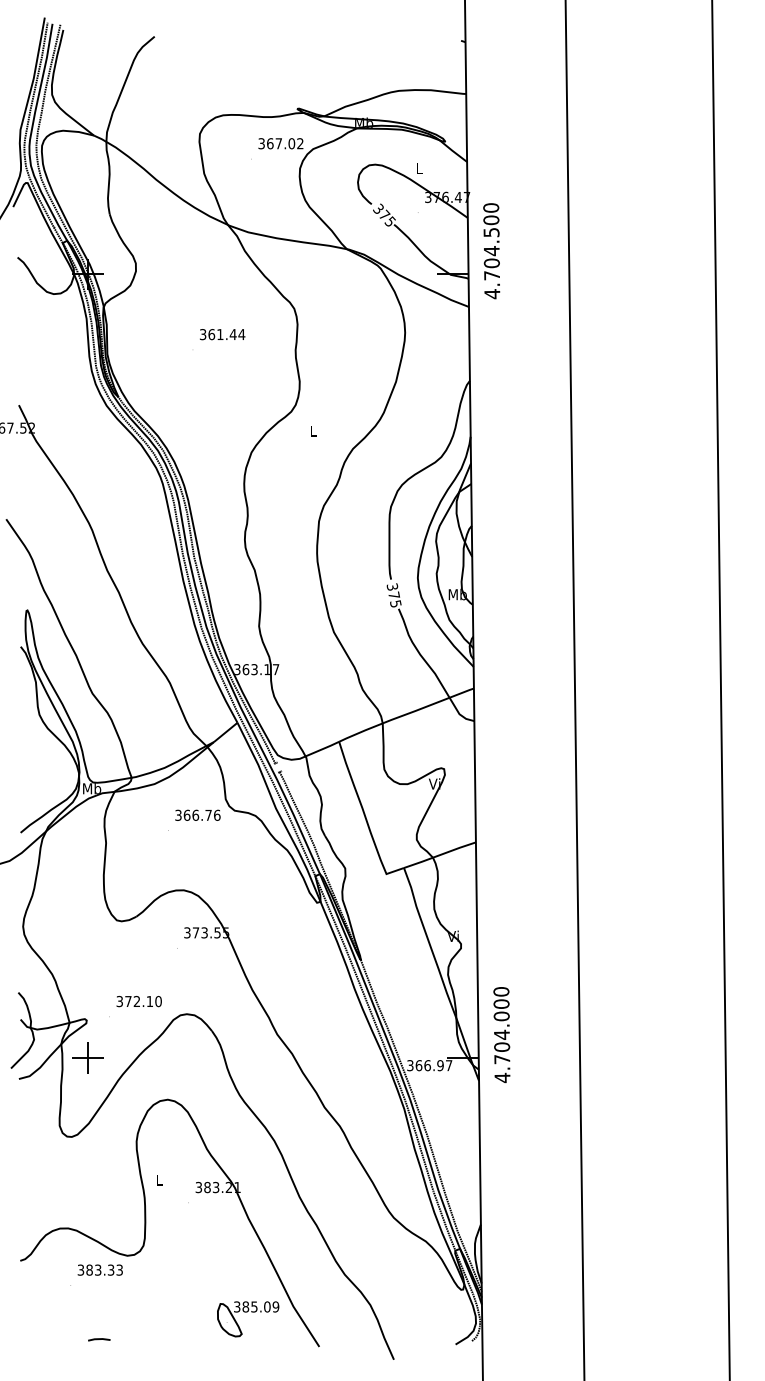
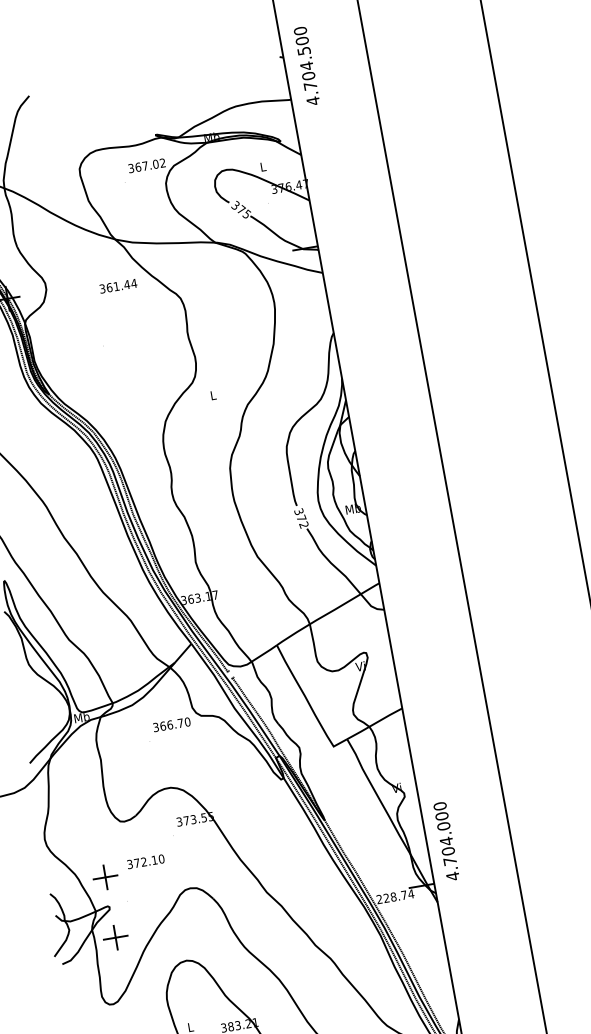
text: (491, 251) -> (306, 66), moved
text: (222, 334) -> (118, 286), moved
text: (395, 603) -> (303, 524), 375 -> 372
text: (217, 814) -> (187, 721), 366.76 -> 366.70
part: (87, 983) -> (105, 876), added
text: (138, 1001) -> (145, 861), moved
text: (501, 1035) -> (446, 841), moved
text: (429, 1065) -> (395, 896), 366.97 -> 228.74

